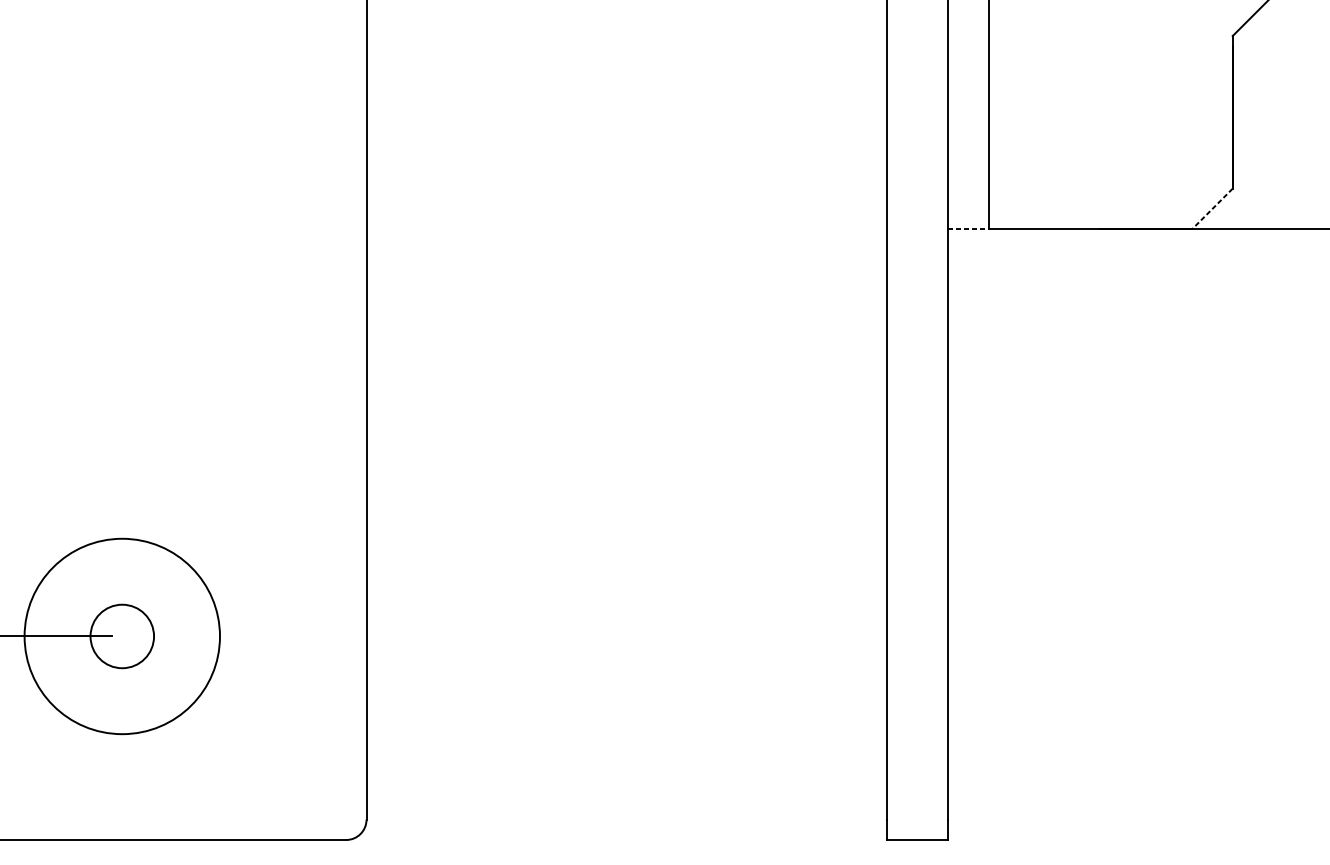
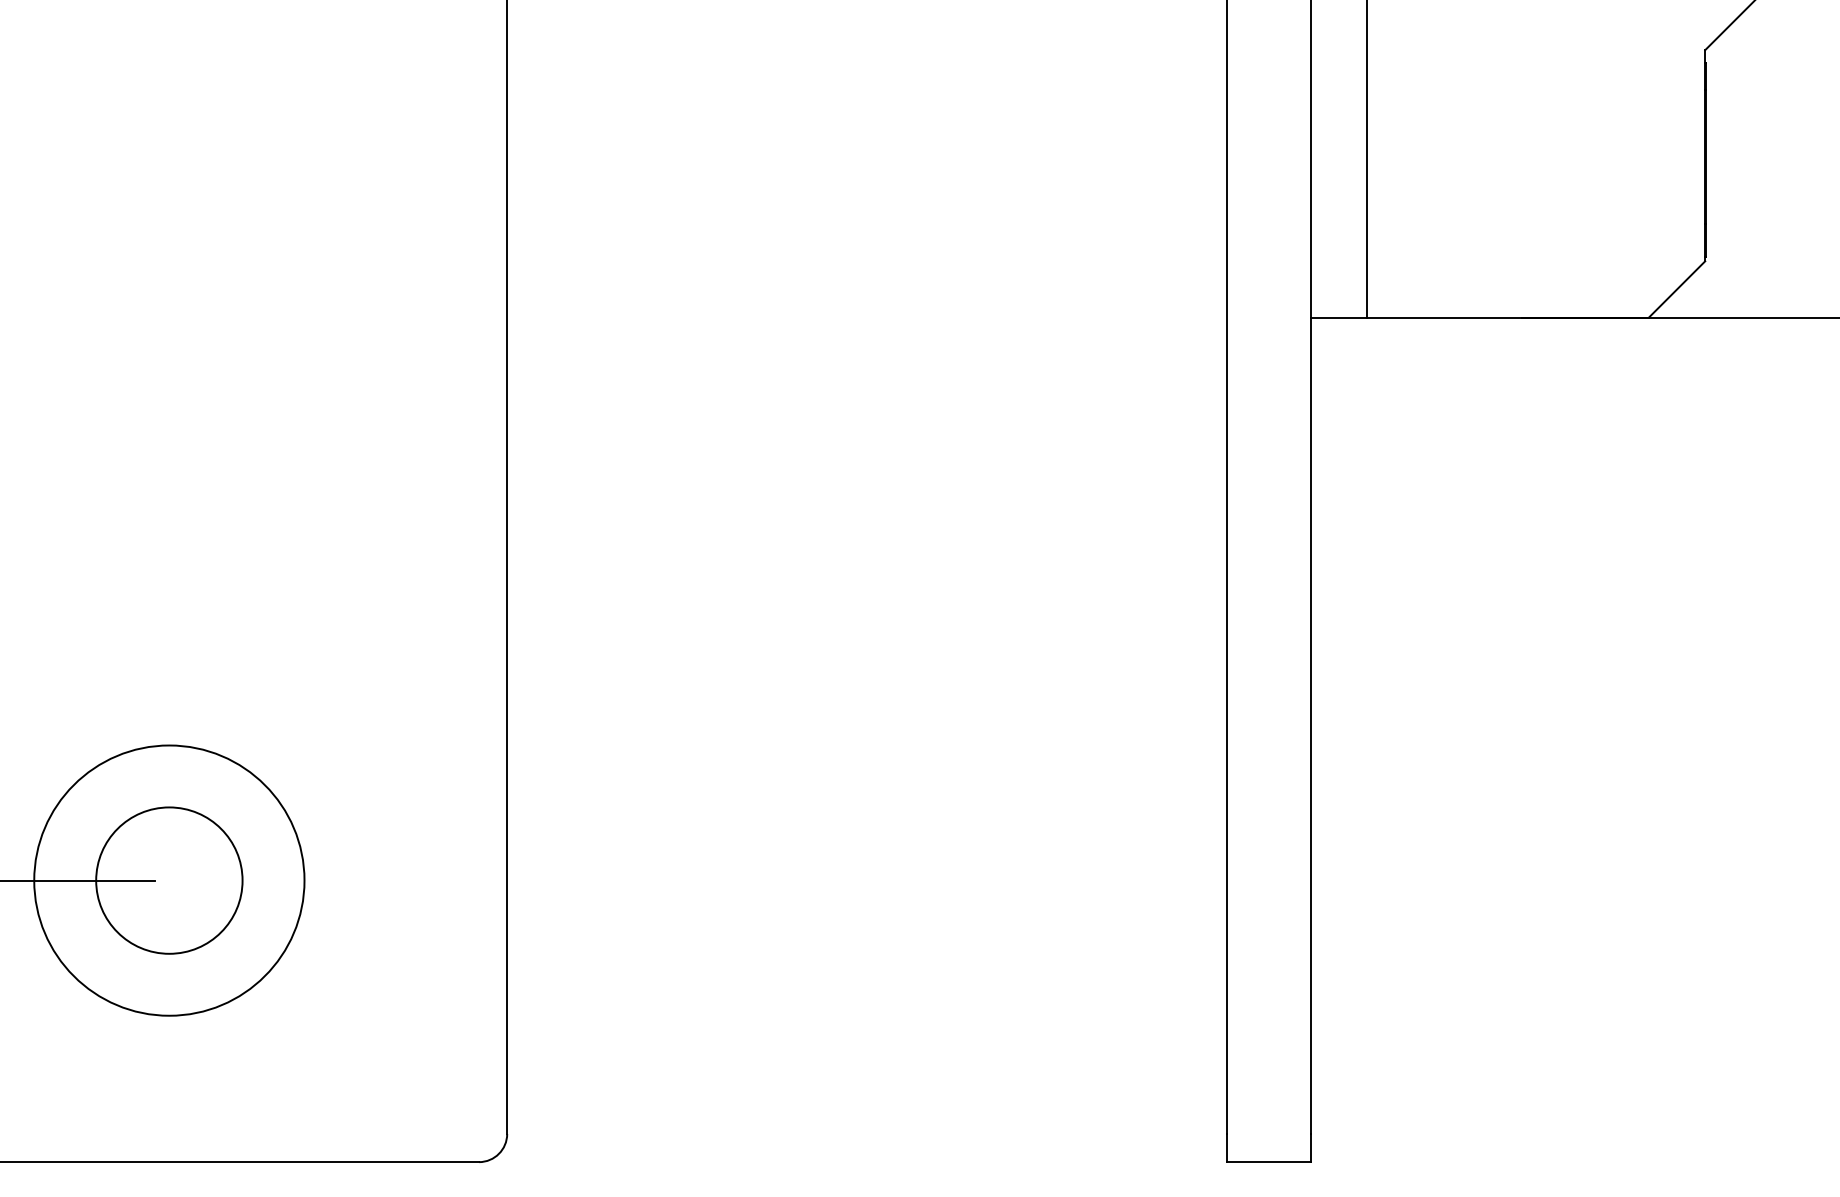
line: (1212, 209) -> (1677, 289), dashed -> solid
line: (968, 229) -> (1339, 317), dashed -> solid
circle: (122, 636) -> (169, 880), size x1.67

